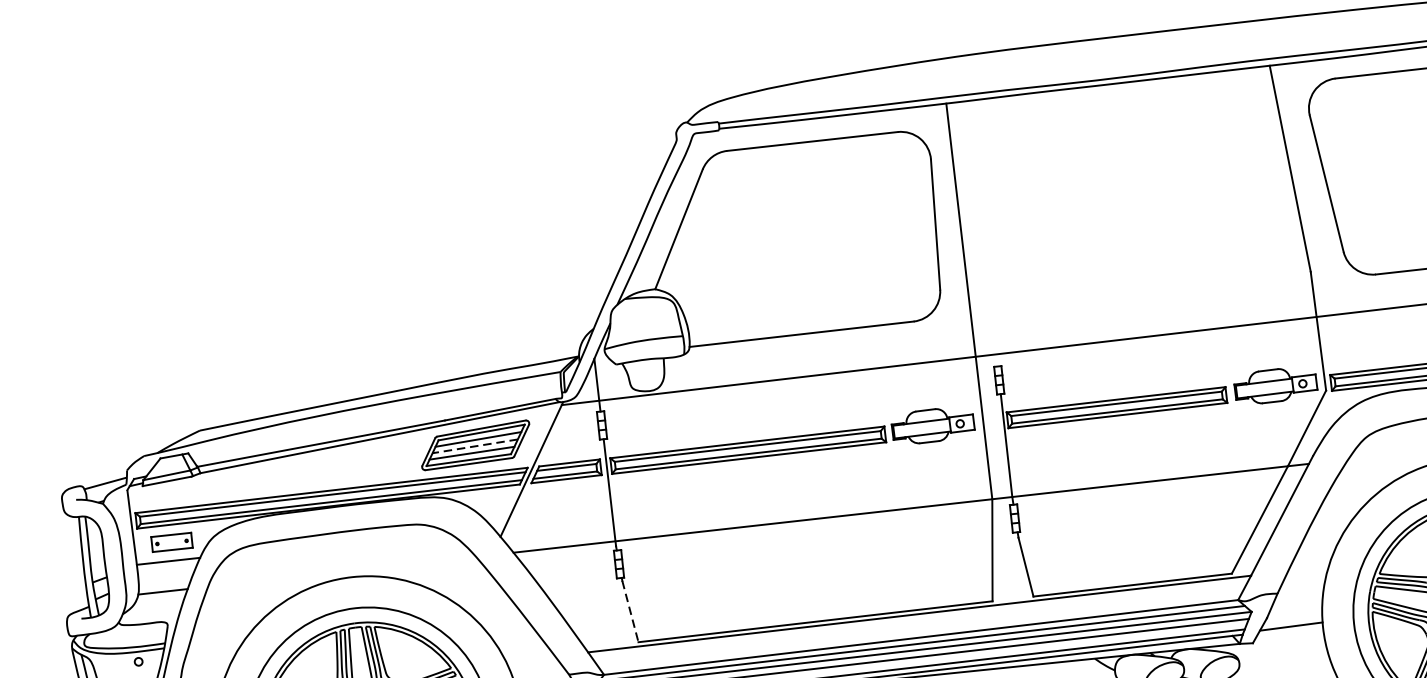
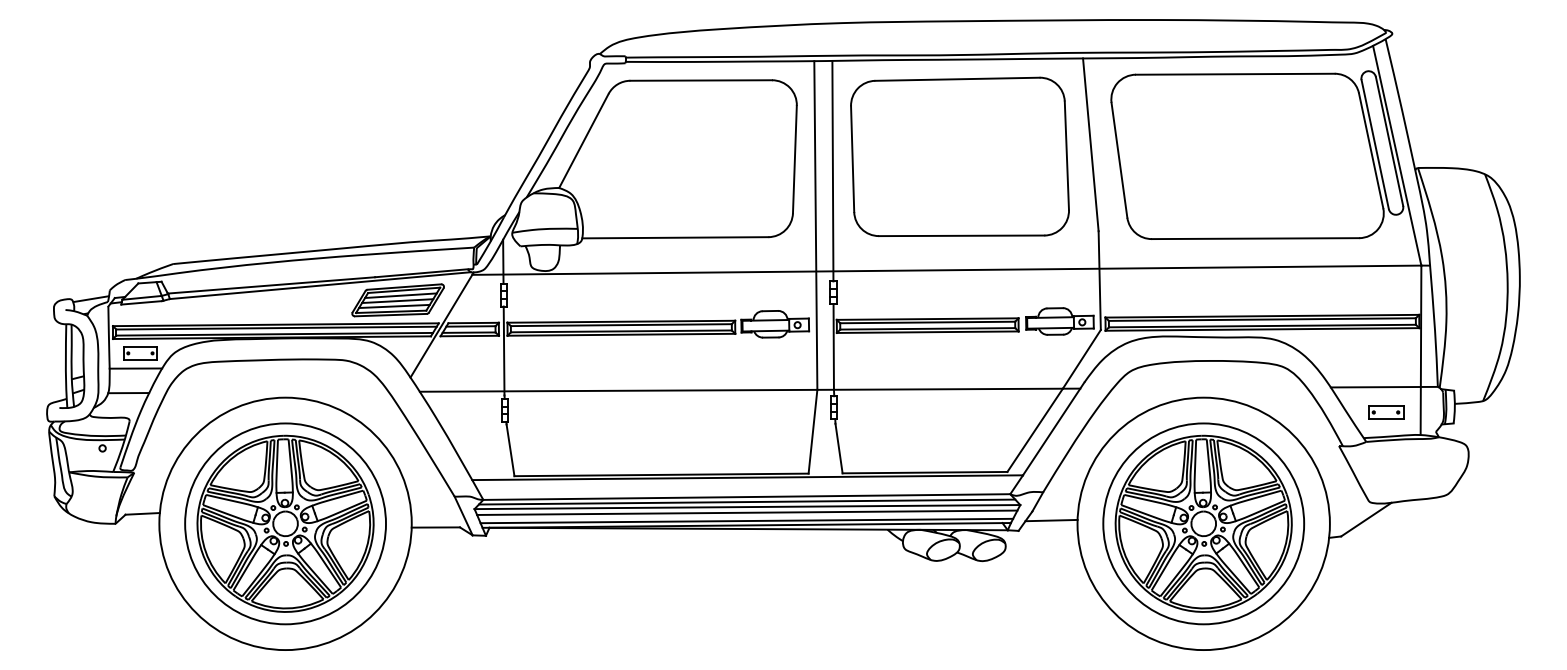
part: (1133, 199) -> (959, 156), added
line: (982, 232) -> (832, 170), added
line: (475, 446) -> (397, 301), dashed -> solid
line: (630, 611) -> (510, 450), dashed -> solid

